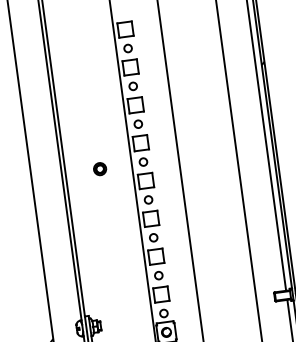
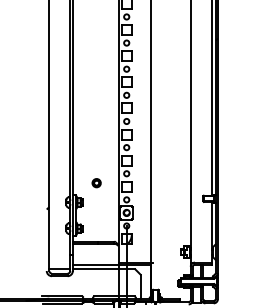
part: (99, 169) -> (96, 183), moved

